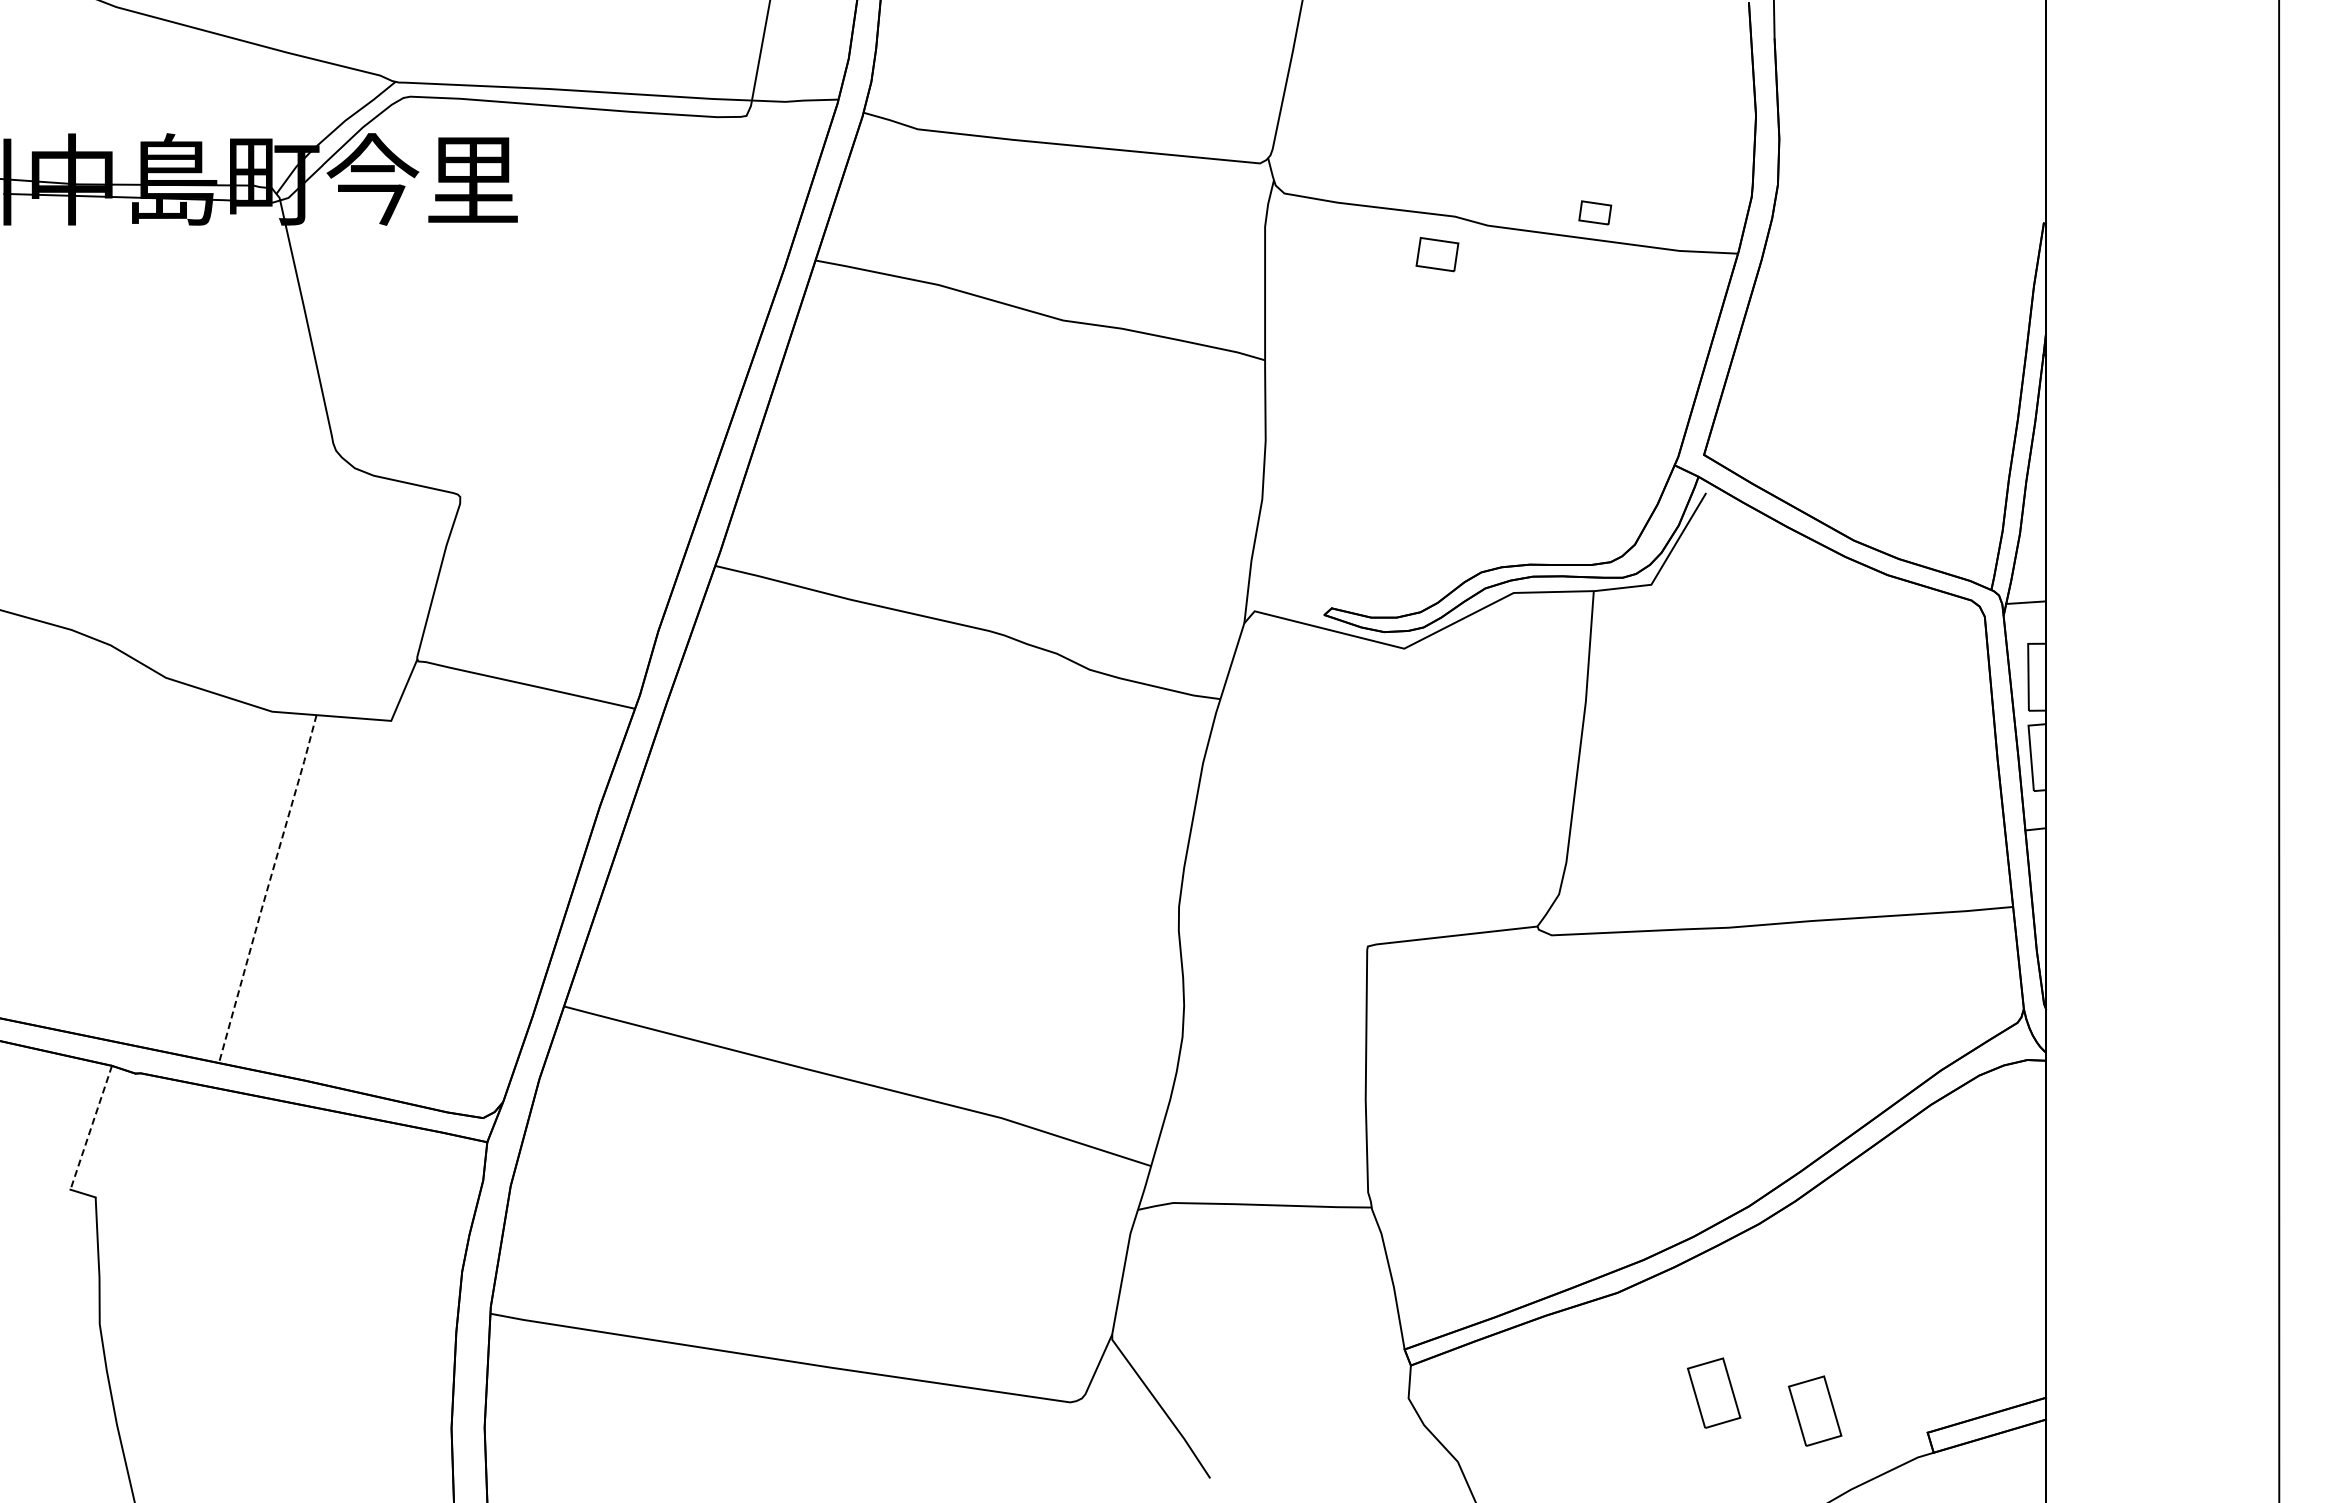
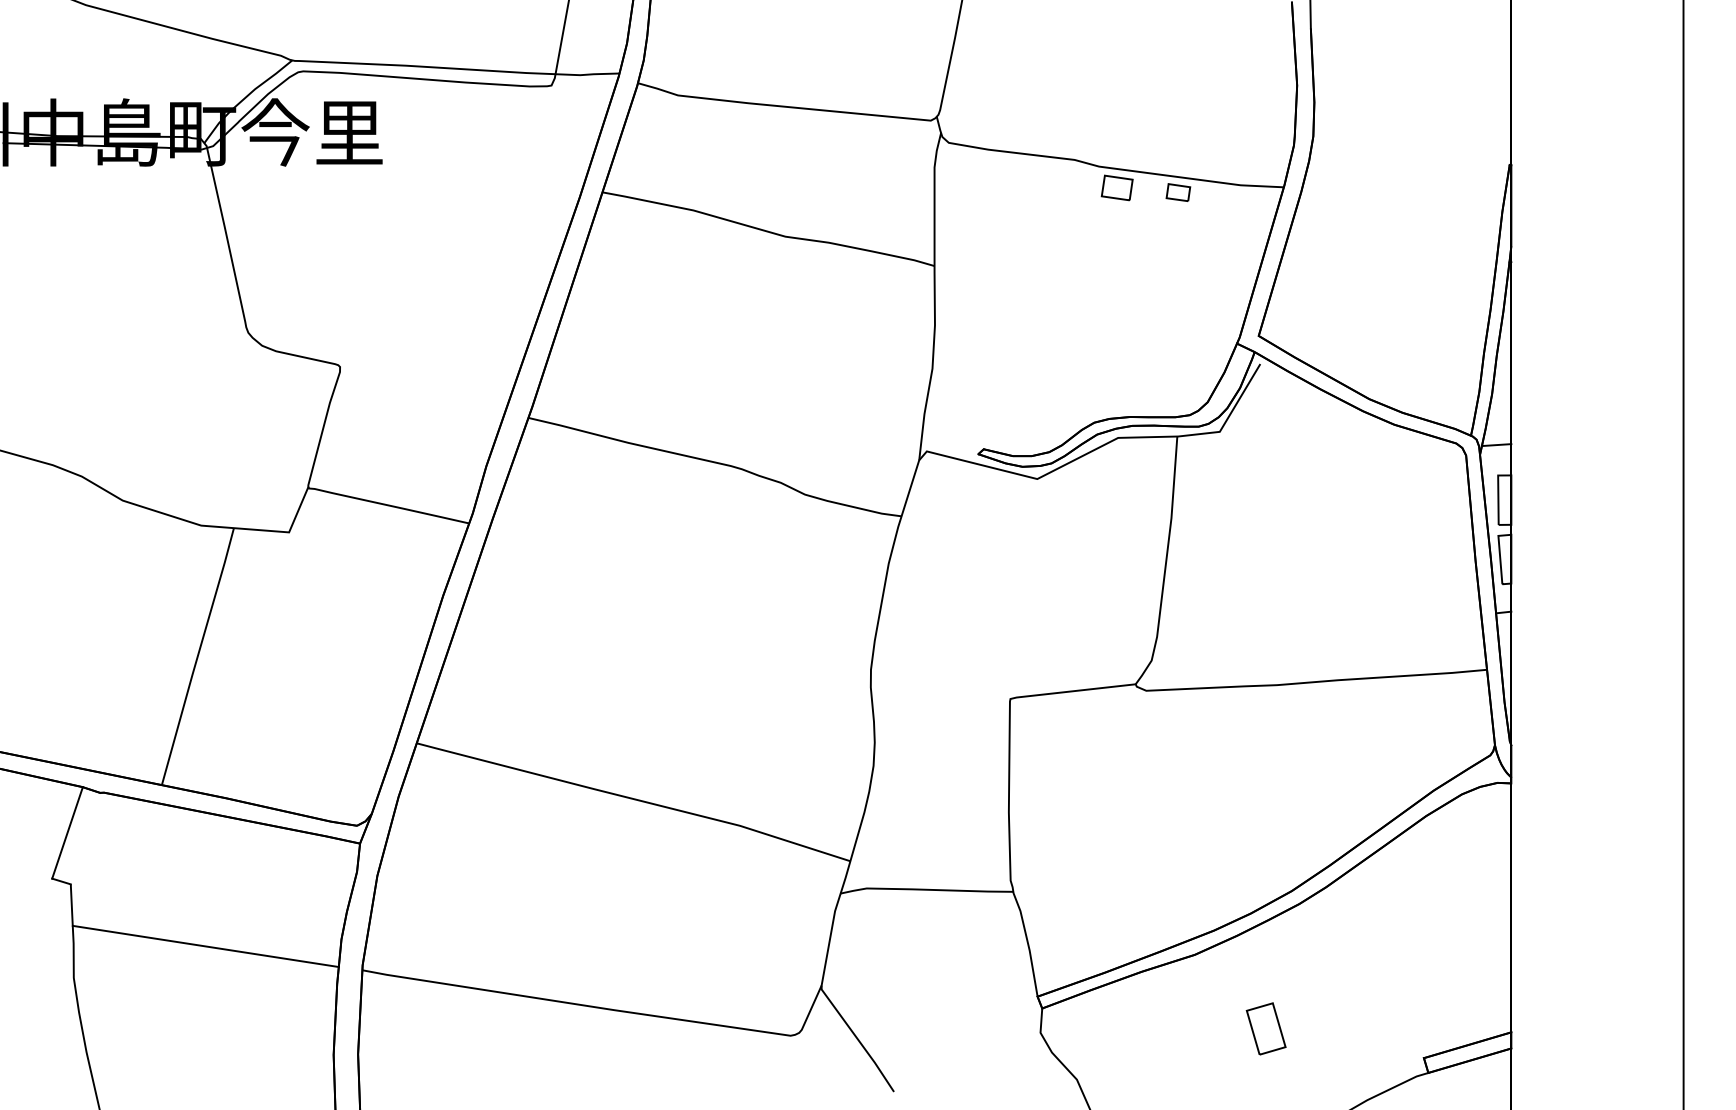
part: (1595, 212) -> (1178, 192), moved
part: (1437, 254) -> (1117, 187), moved
line: (267, 889) -> (197, 656), dashed -> solid
line: (91, 1128) -> (67, 833), dashed -> solid
line: (278, 1281) -> (205, 946), added
part: (1815, 1410) -> (1341, 1041), removed

